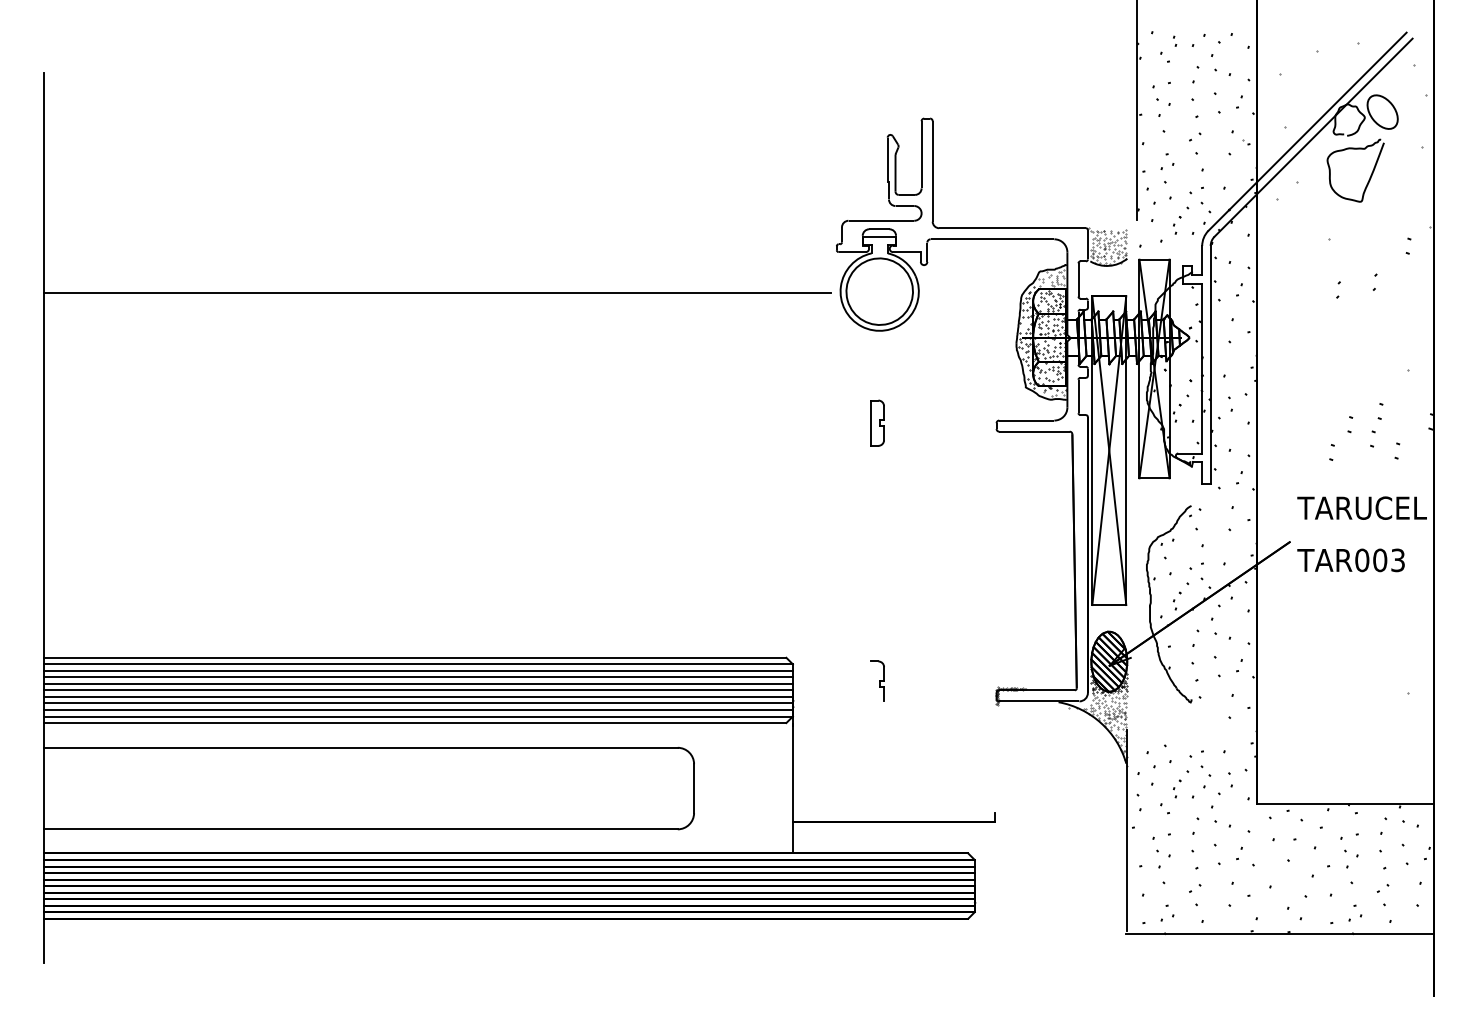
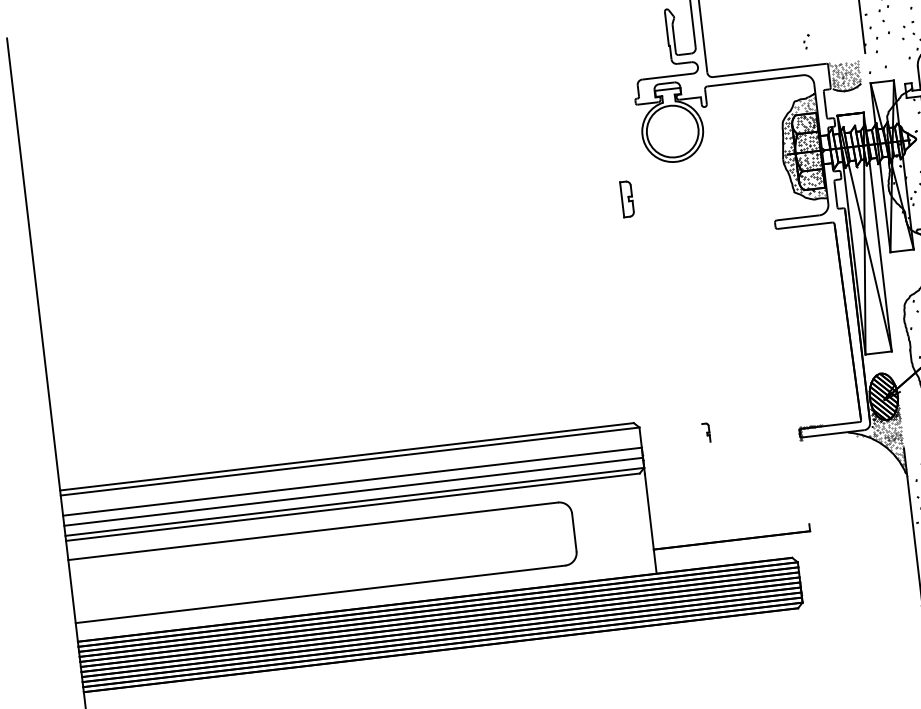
part: (1177, 225) -> (807, 41), moved
line: (437, 292) -> (330, 172), removed
part: (877, 422) -> (627, 198), moved
line: (418, 670) -> (350, 466), removed
line: (418, 677) -> (351, 471), removed
part: (877, 680) -> (706, 432), size x0.6
line: (418, 683) -> (351, 476), removed
line: (418, 696) -> (352, 486), removed
line: (418, 709) -> (354, 496), removed

